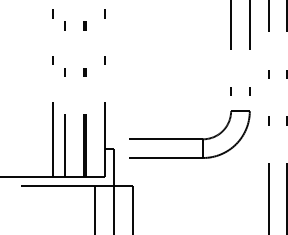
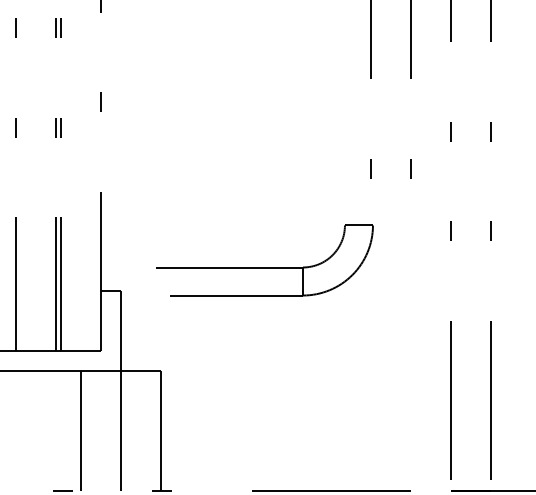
part: (189, 134) -> (282, 260), size x0.7

